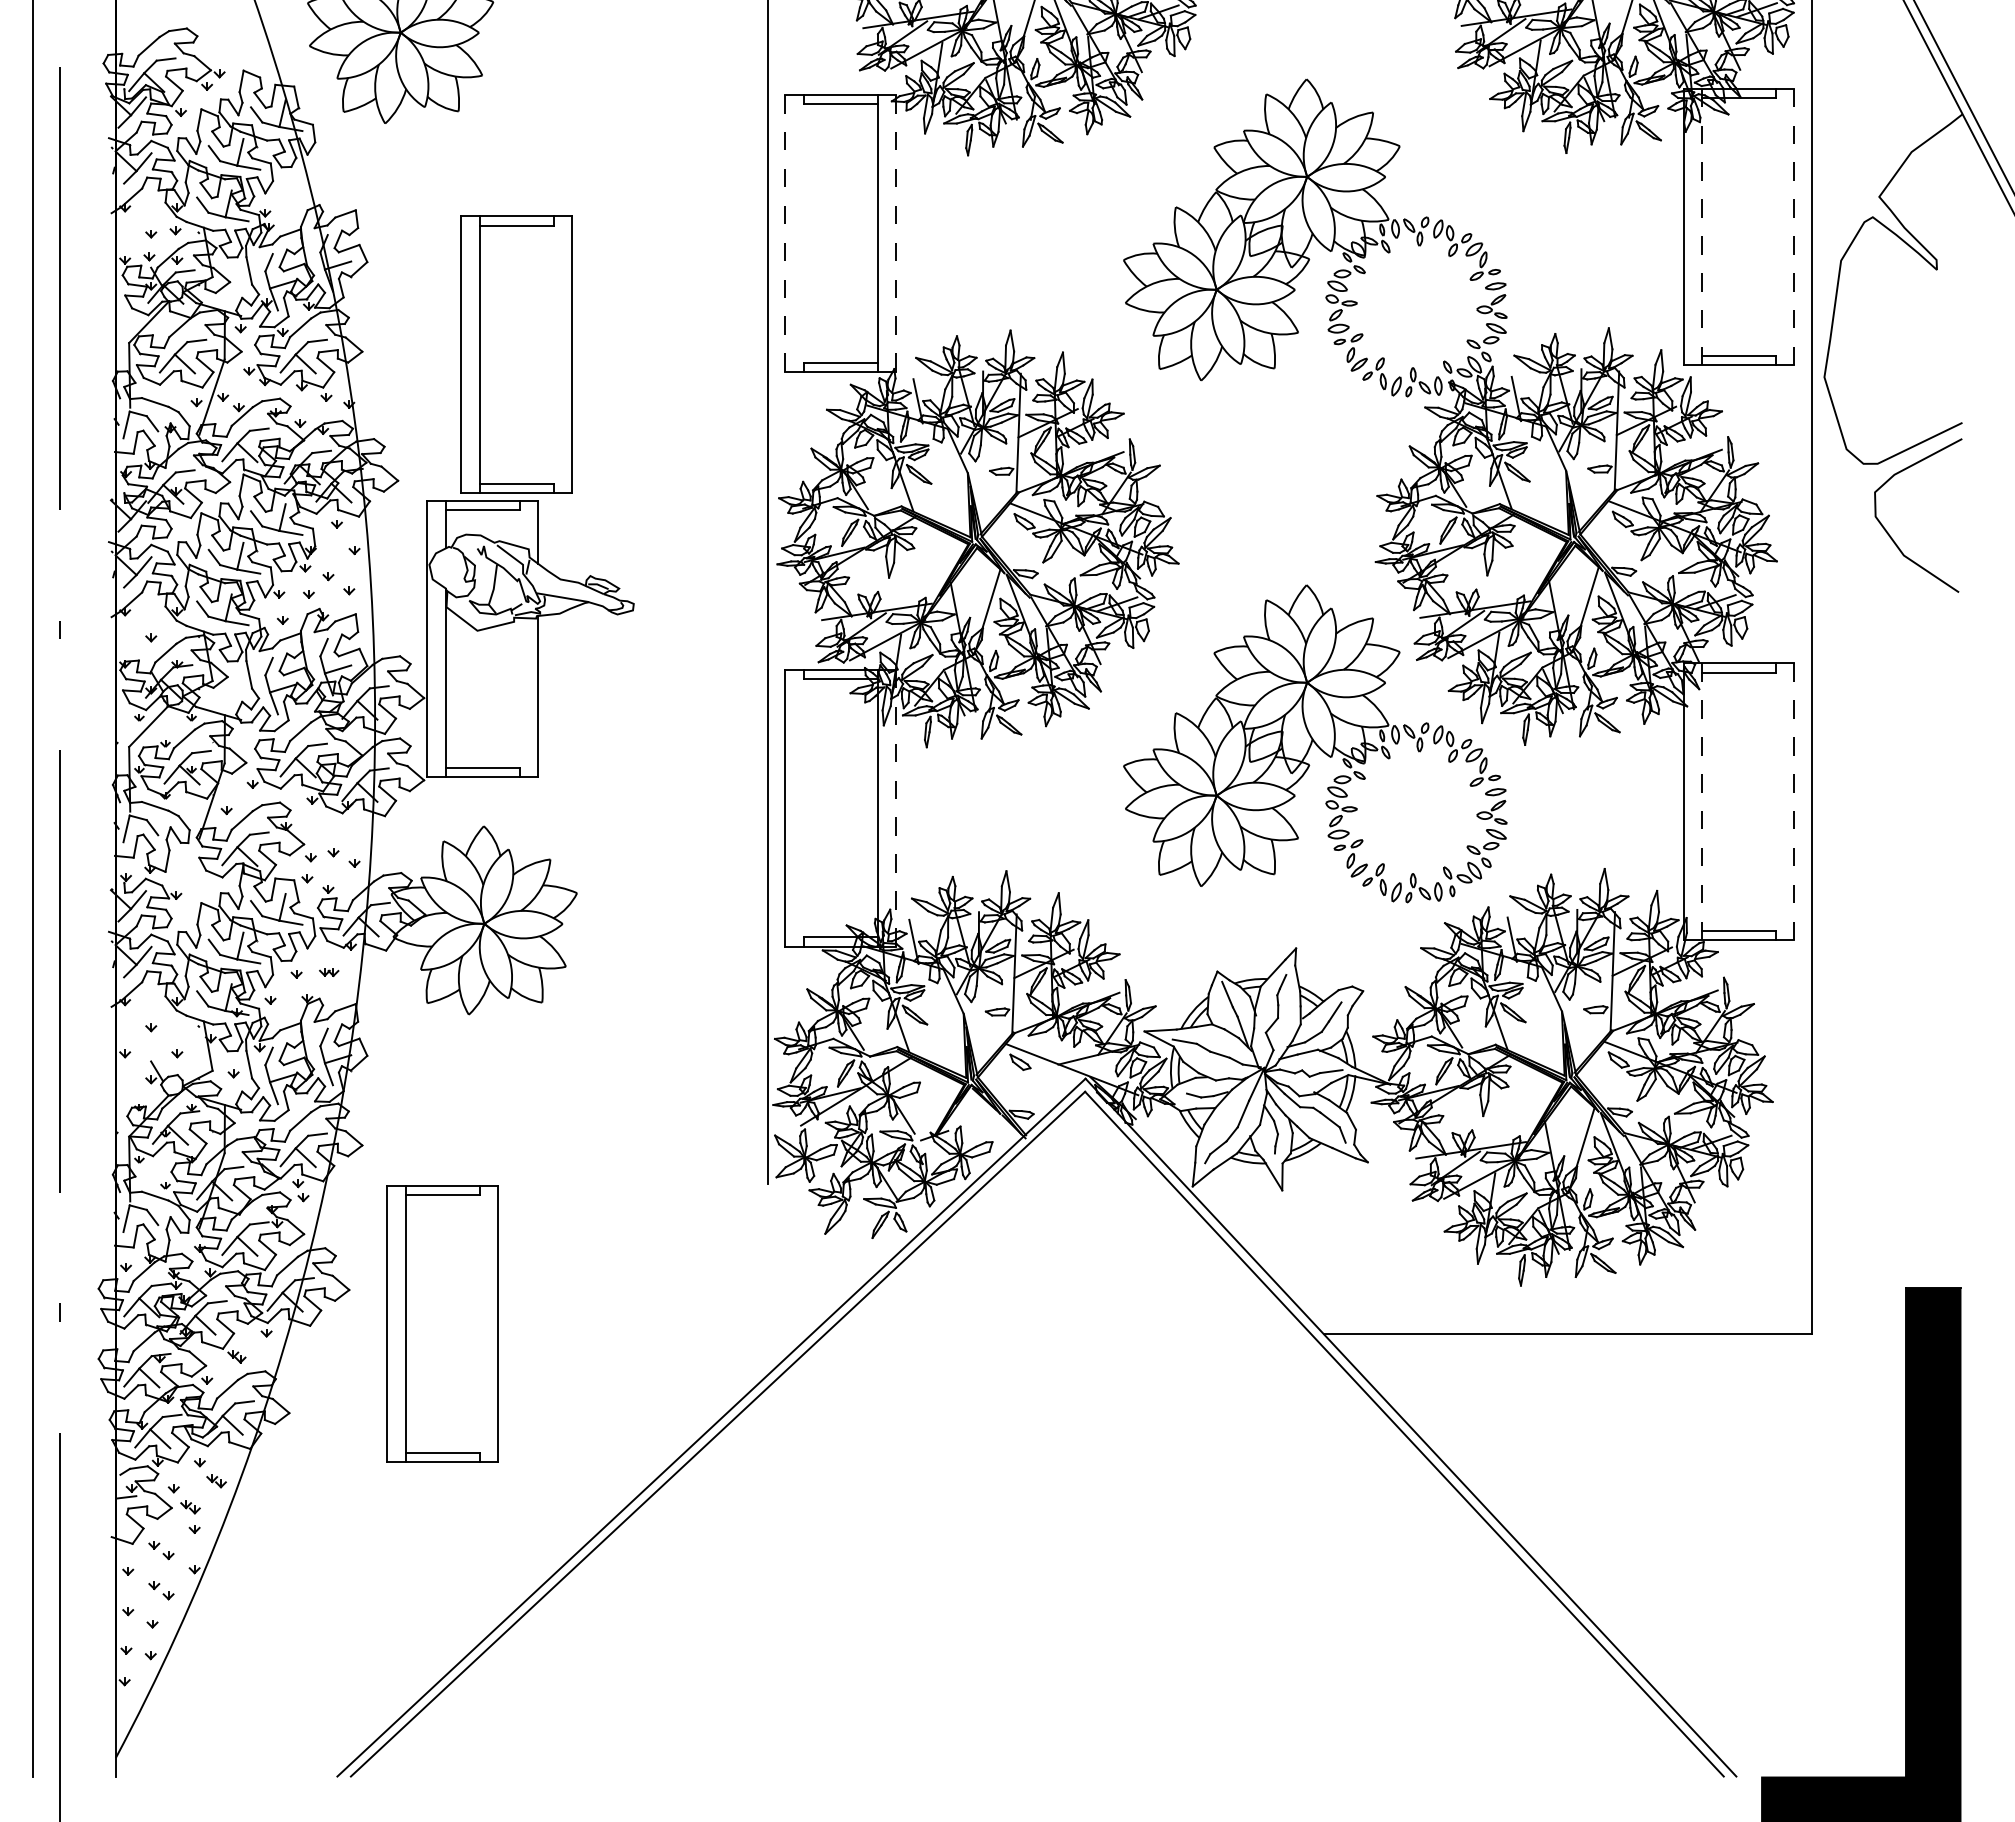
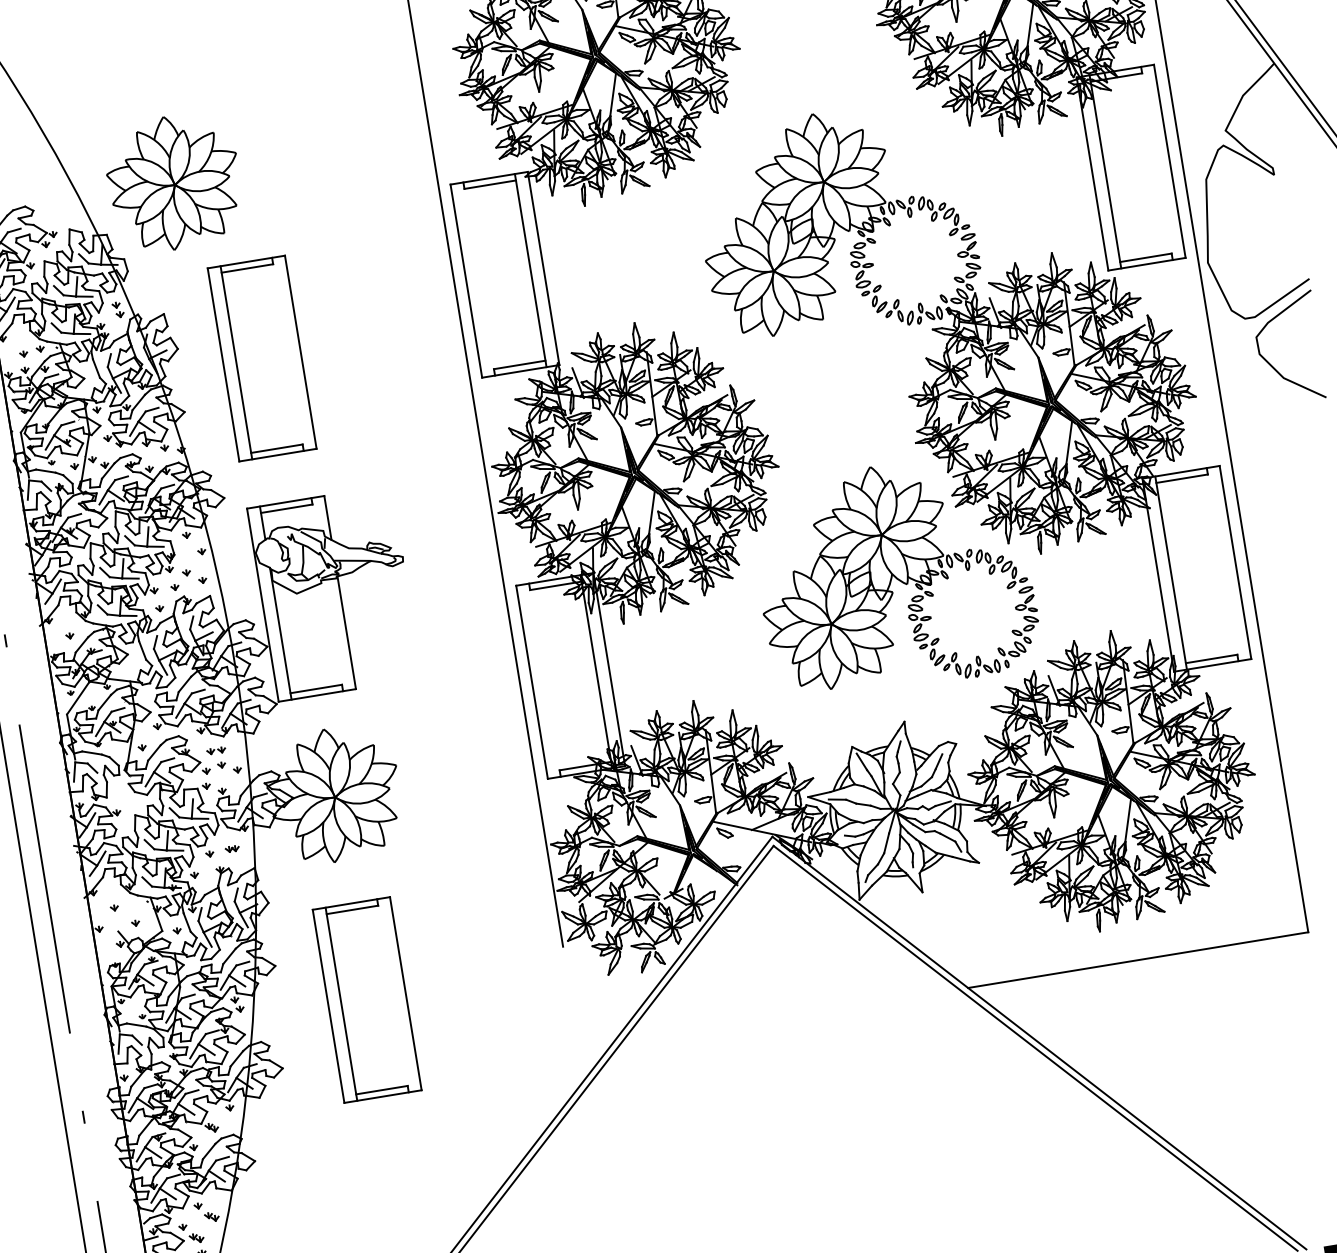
part: (292, 193) -> (117, 309), added
line: (1702, 227) -> (1105, 172), dashed -> solid
line: (1794, 227) -> (1169, 161), dashed -> solid
line: (785, 233) -> (466, 281), dashed -> solid
line: (896, 233) -> (543, 268), dashed -> solid
hatch: (164, 352) -> (46, 435), added
part: (516, 354) -> (261, 358), moved
line: (1702, 802) -> (1171, 573), dashed -> solid
line: (1794, 802) -> (1235, 562), dashed -> solid
line: (896, 808) -> (609, 669), dashed -> solid
part: (328, 831) -> (215, 750), added
part: (442, 1323) -> (366, 999), moved

